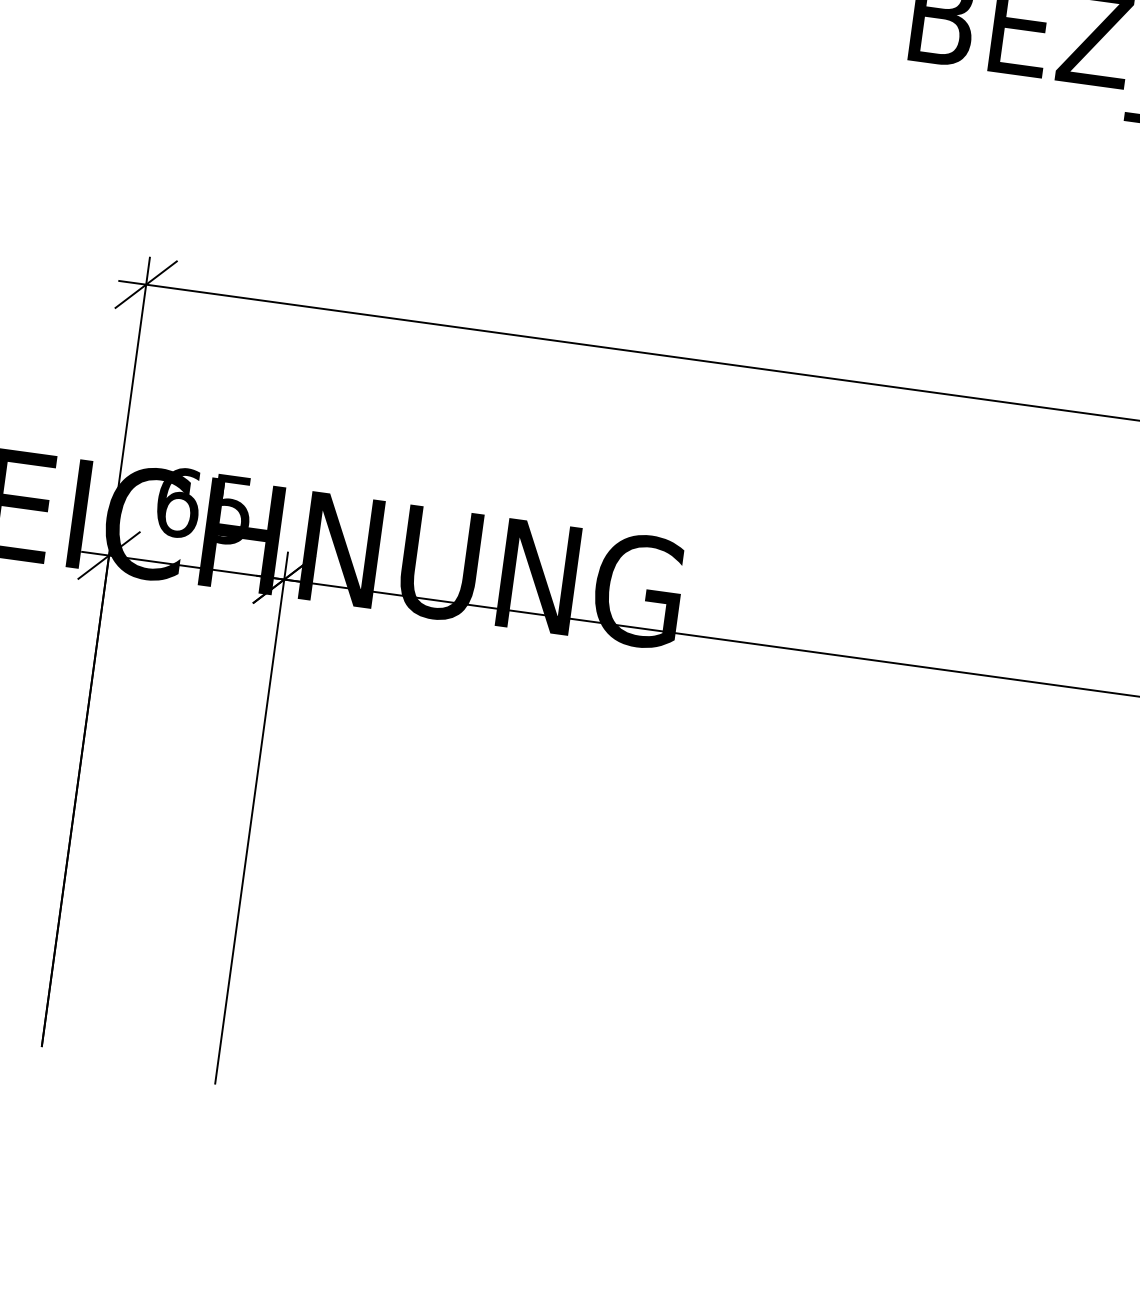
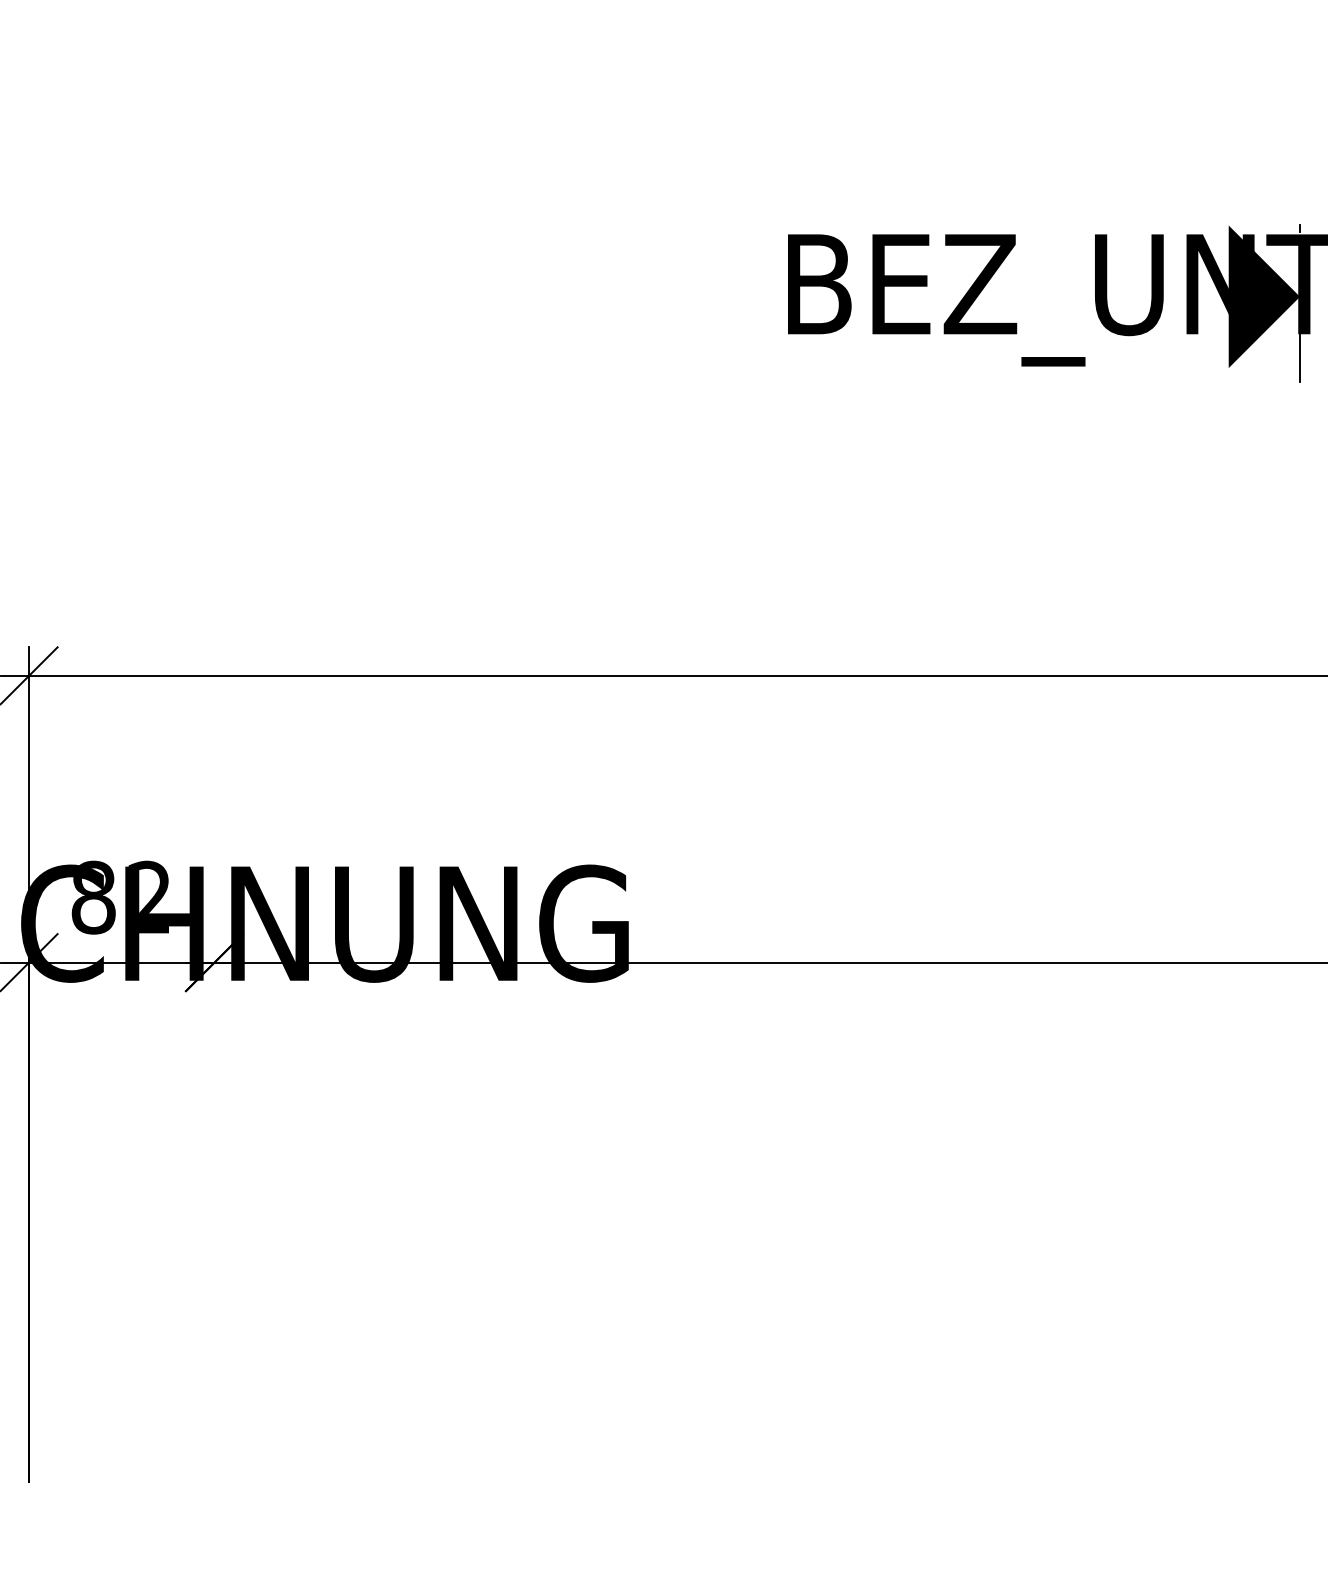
text: (203, 505) -> (120, 897), 65 -> 82
line: (251, 818) -> (214, 1215), removed

